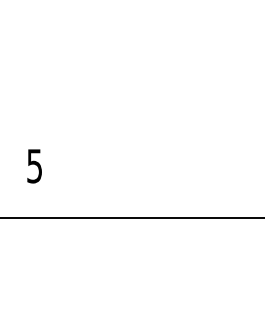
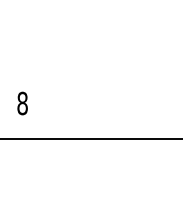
text: (34, 166) -> (22, 103), 5 -> 8

